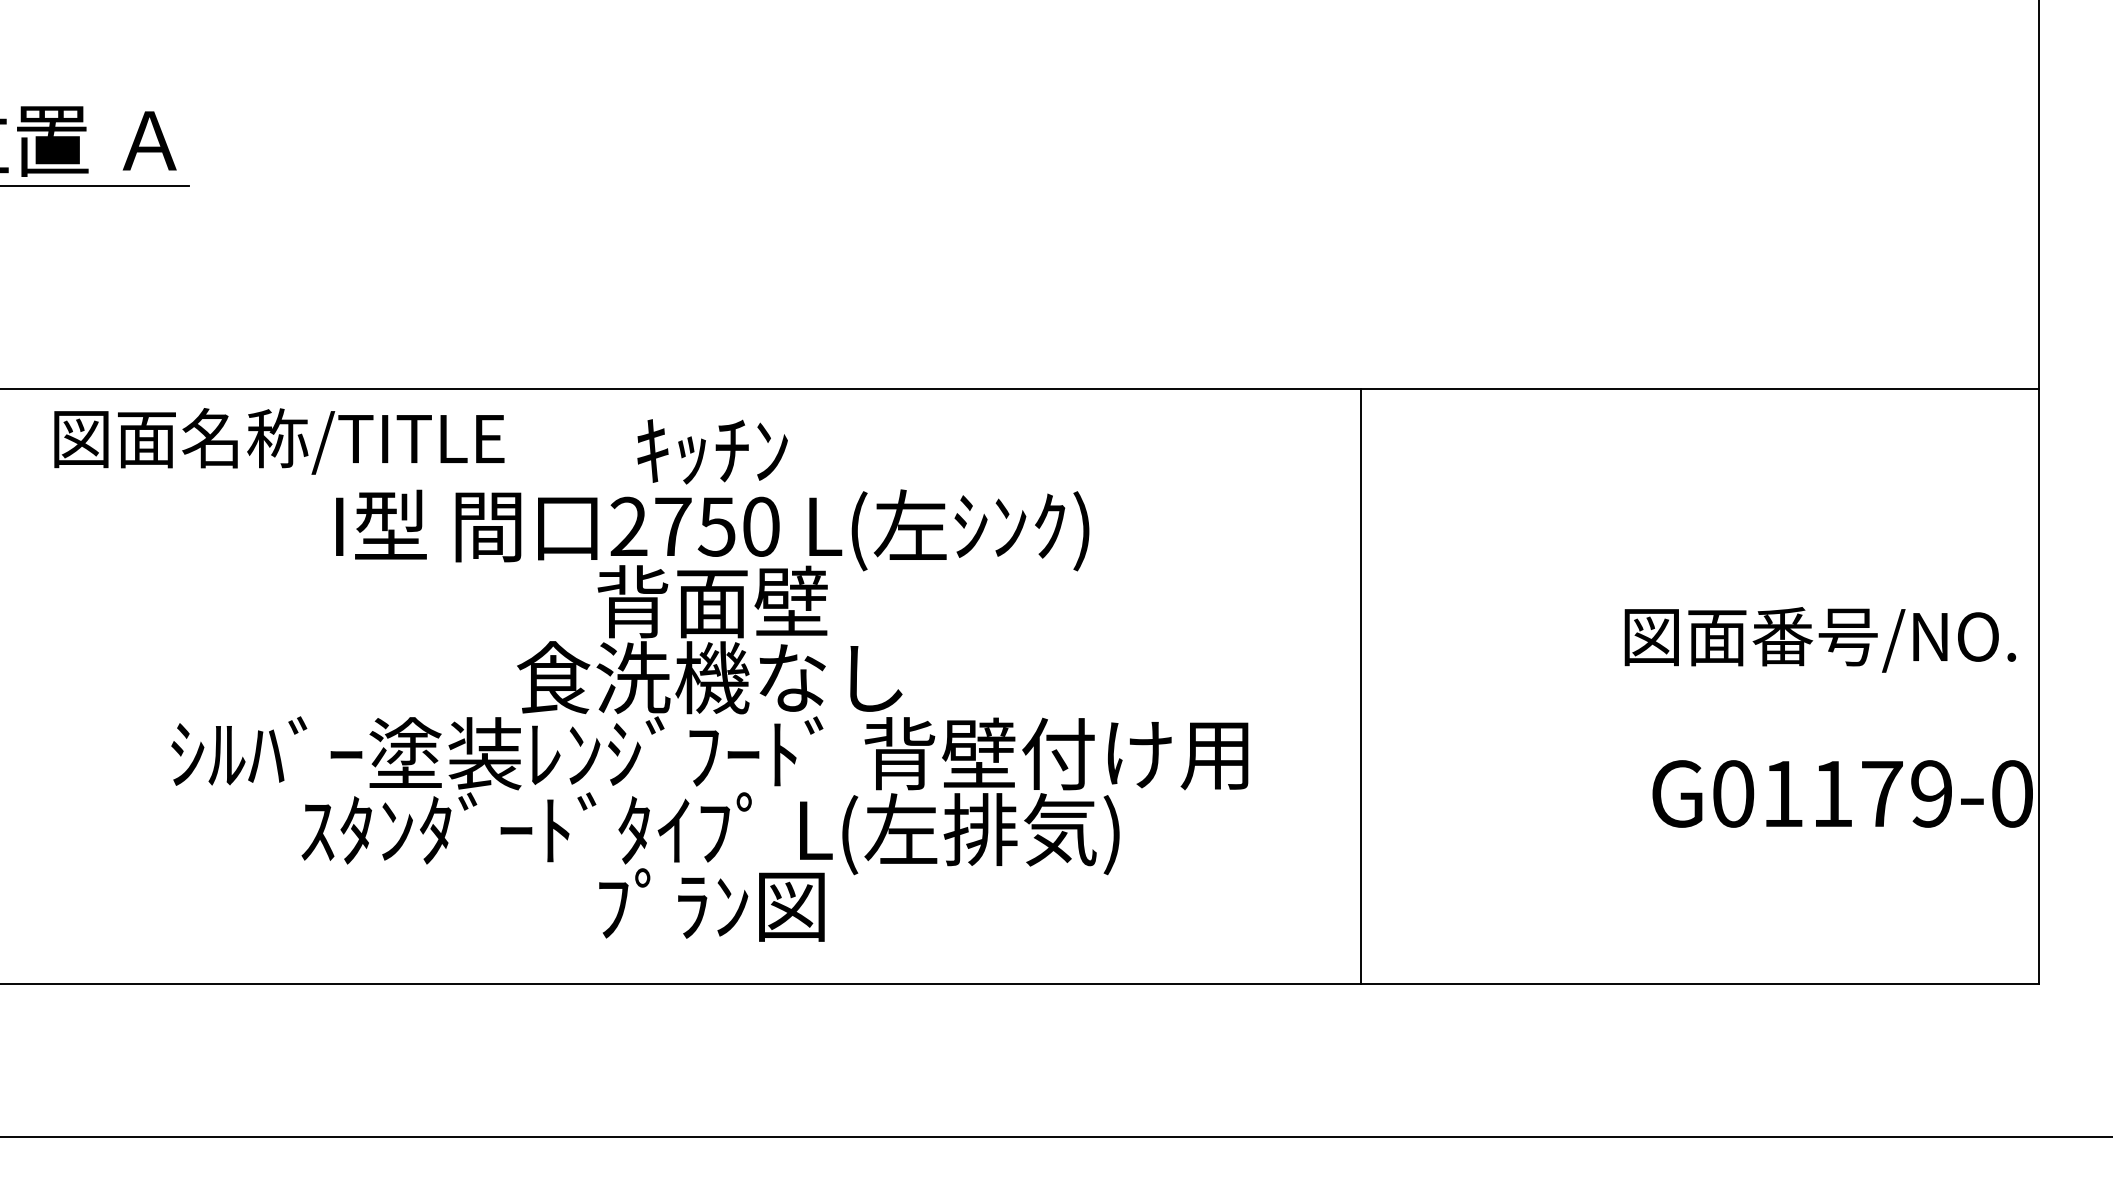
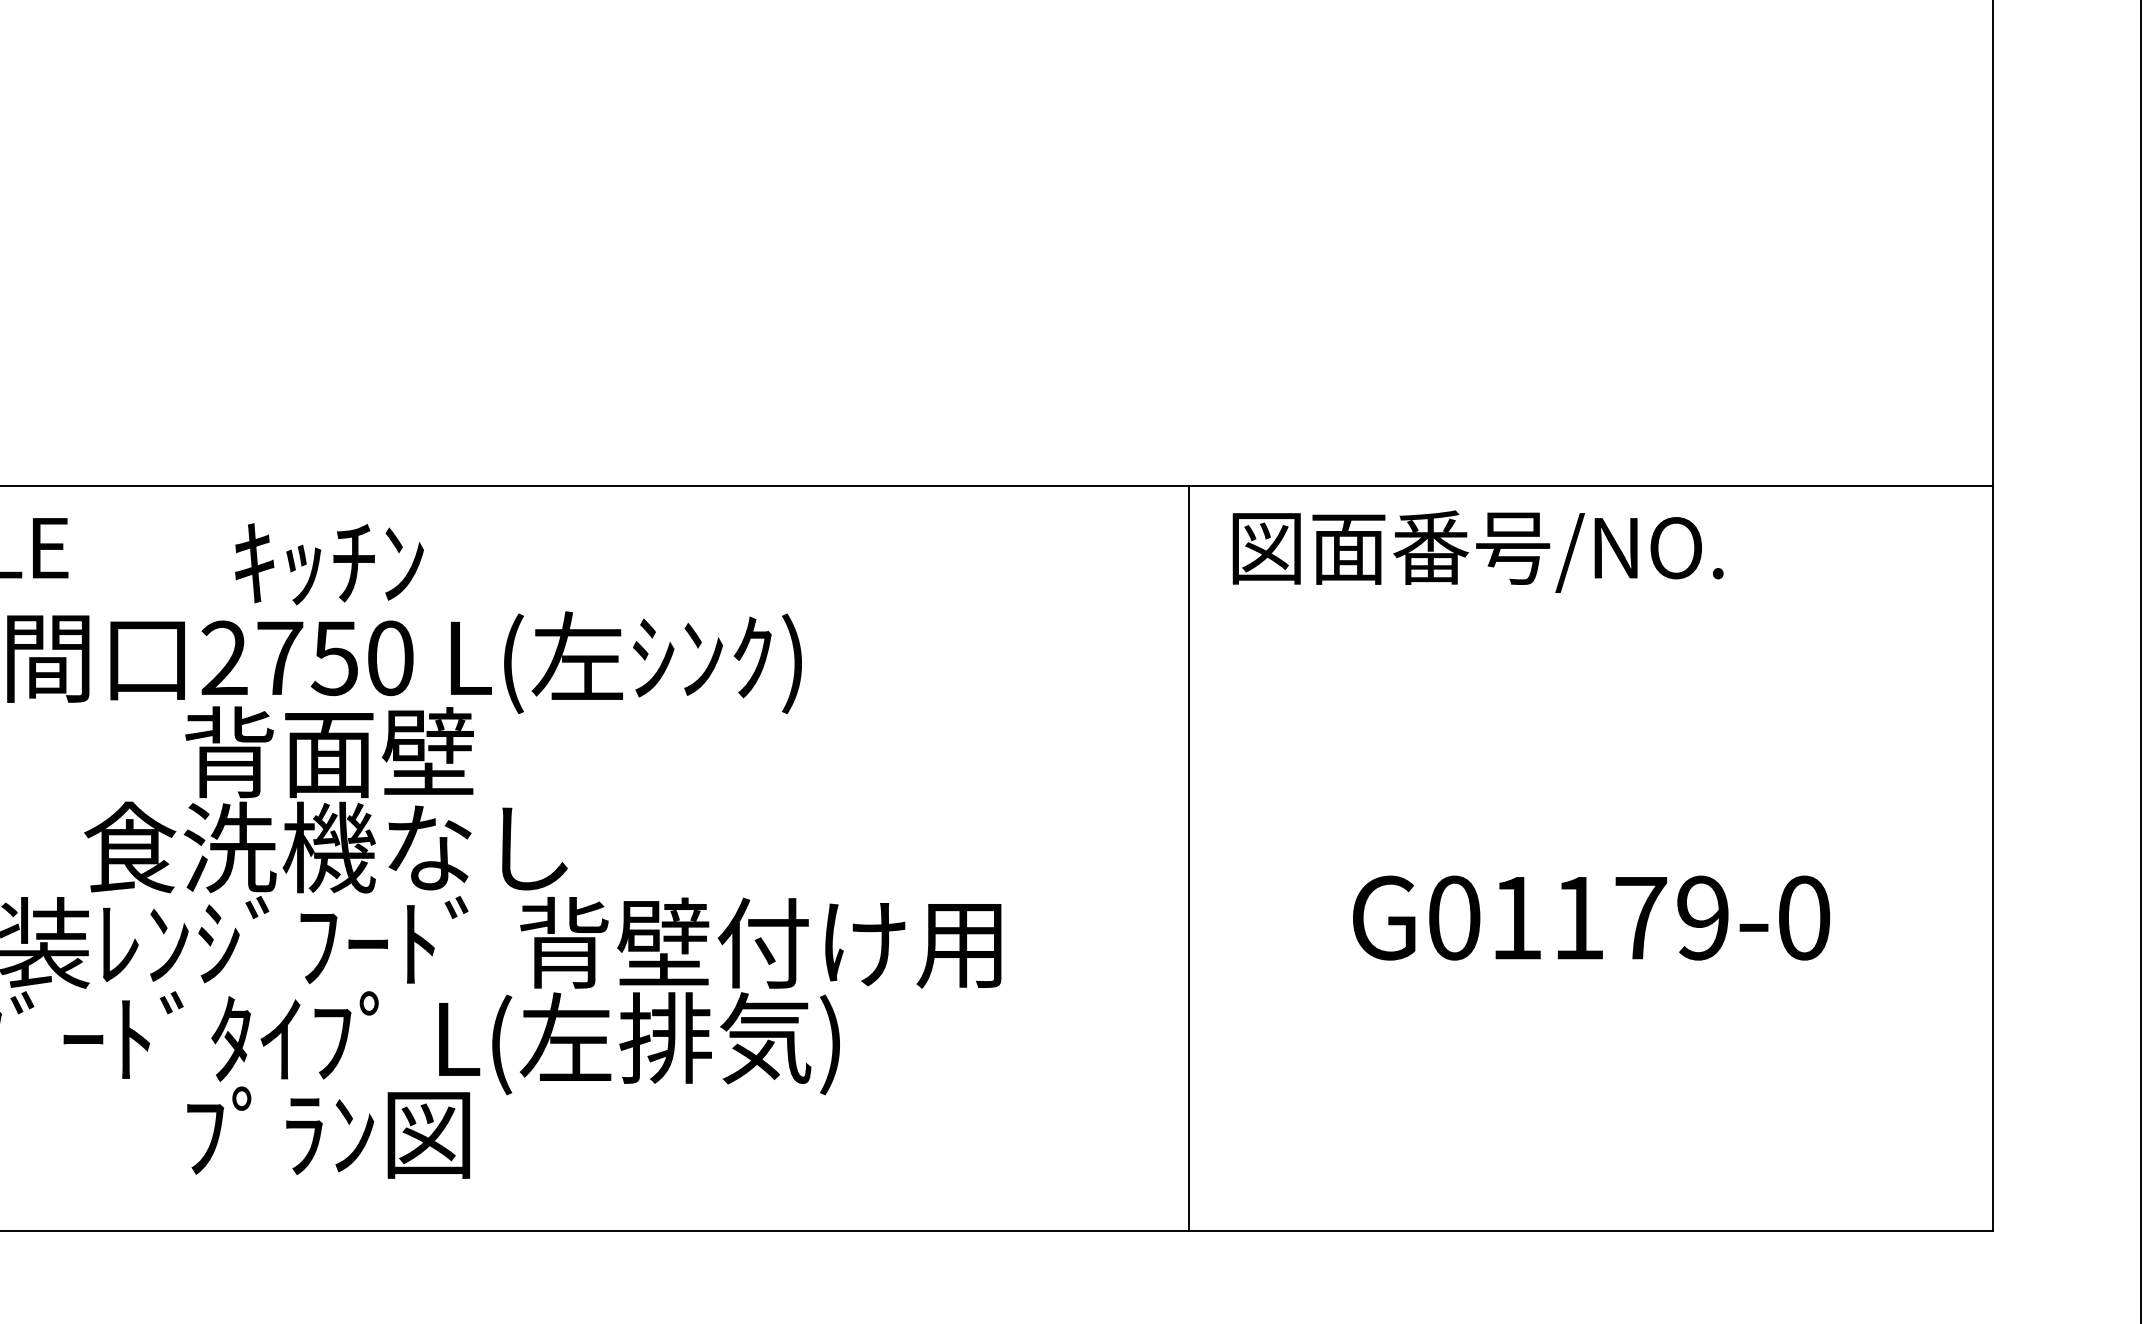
text: (1820, 639) -> (1478, 551), moved
line: (1361, 686) -> (1189, 858), moved
text: (1842, 793) -> (1591, 917), moved

